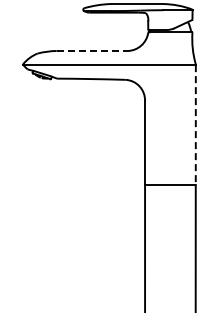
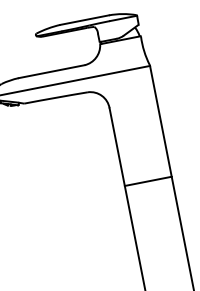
line: (92, 50) -> (51, 71), dashed -> solid
line: (195, 124) -> (160, 120), dashed -> solid

